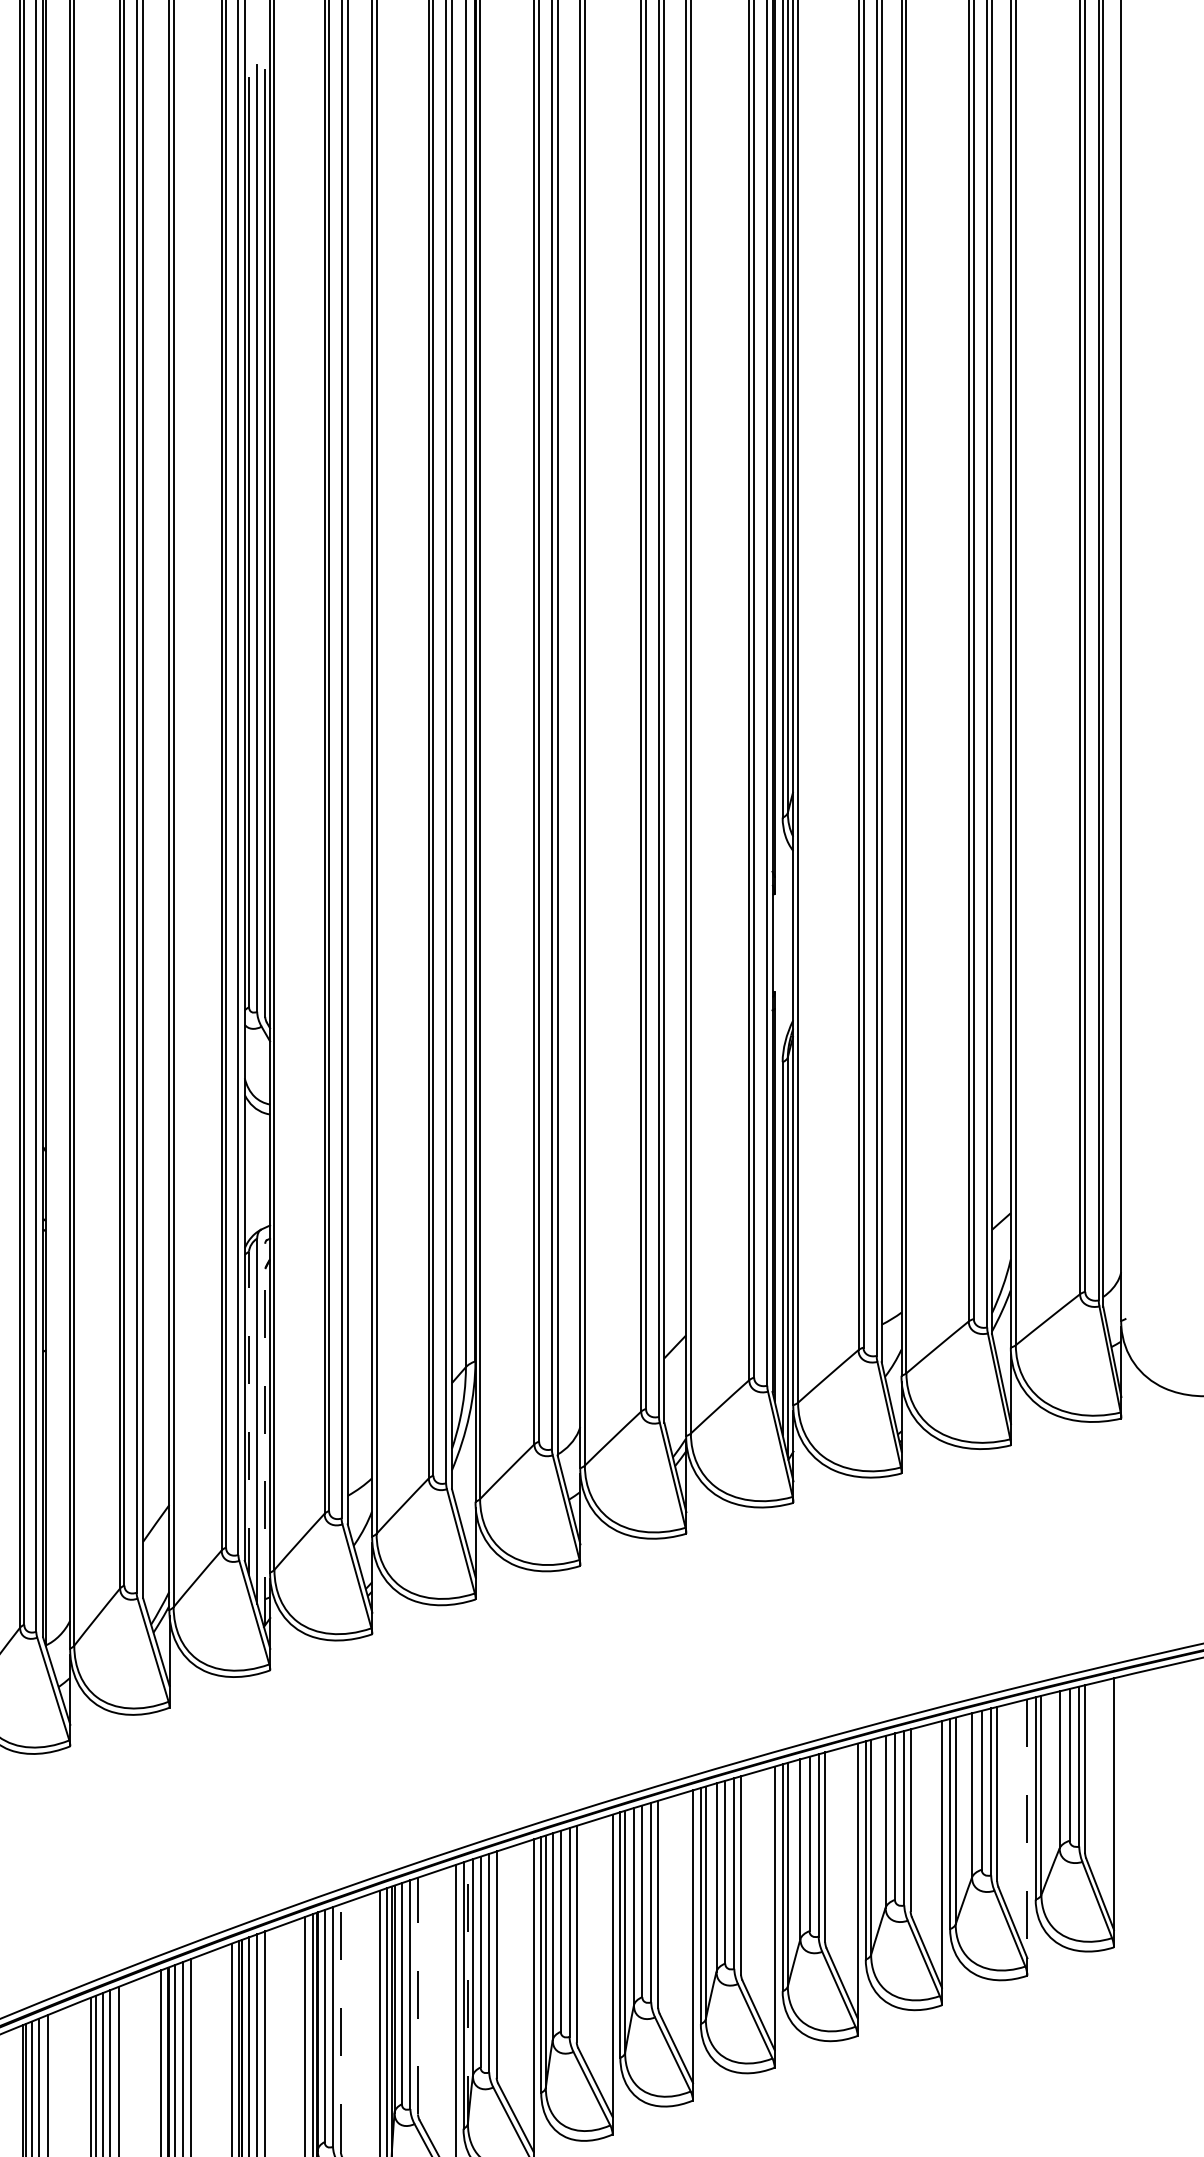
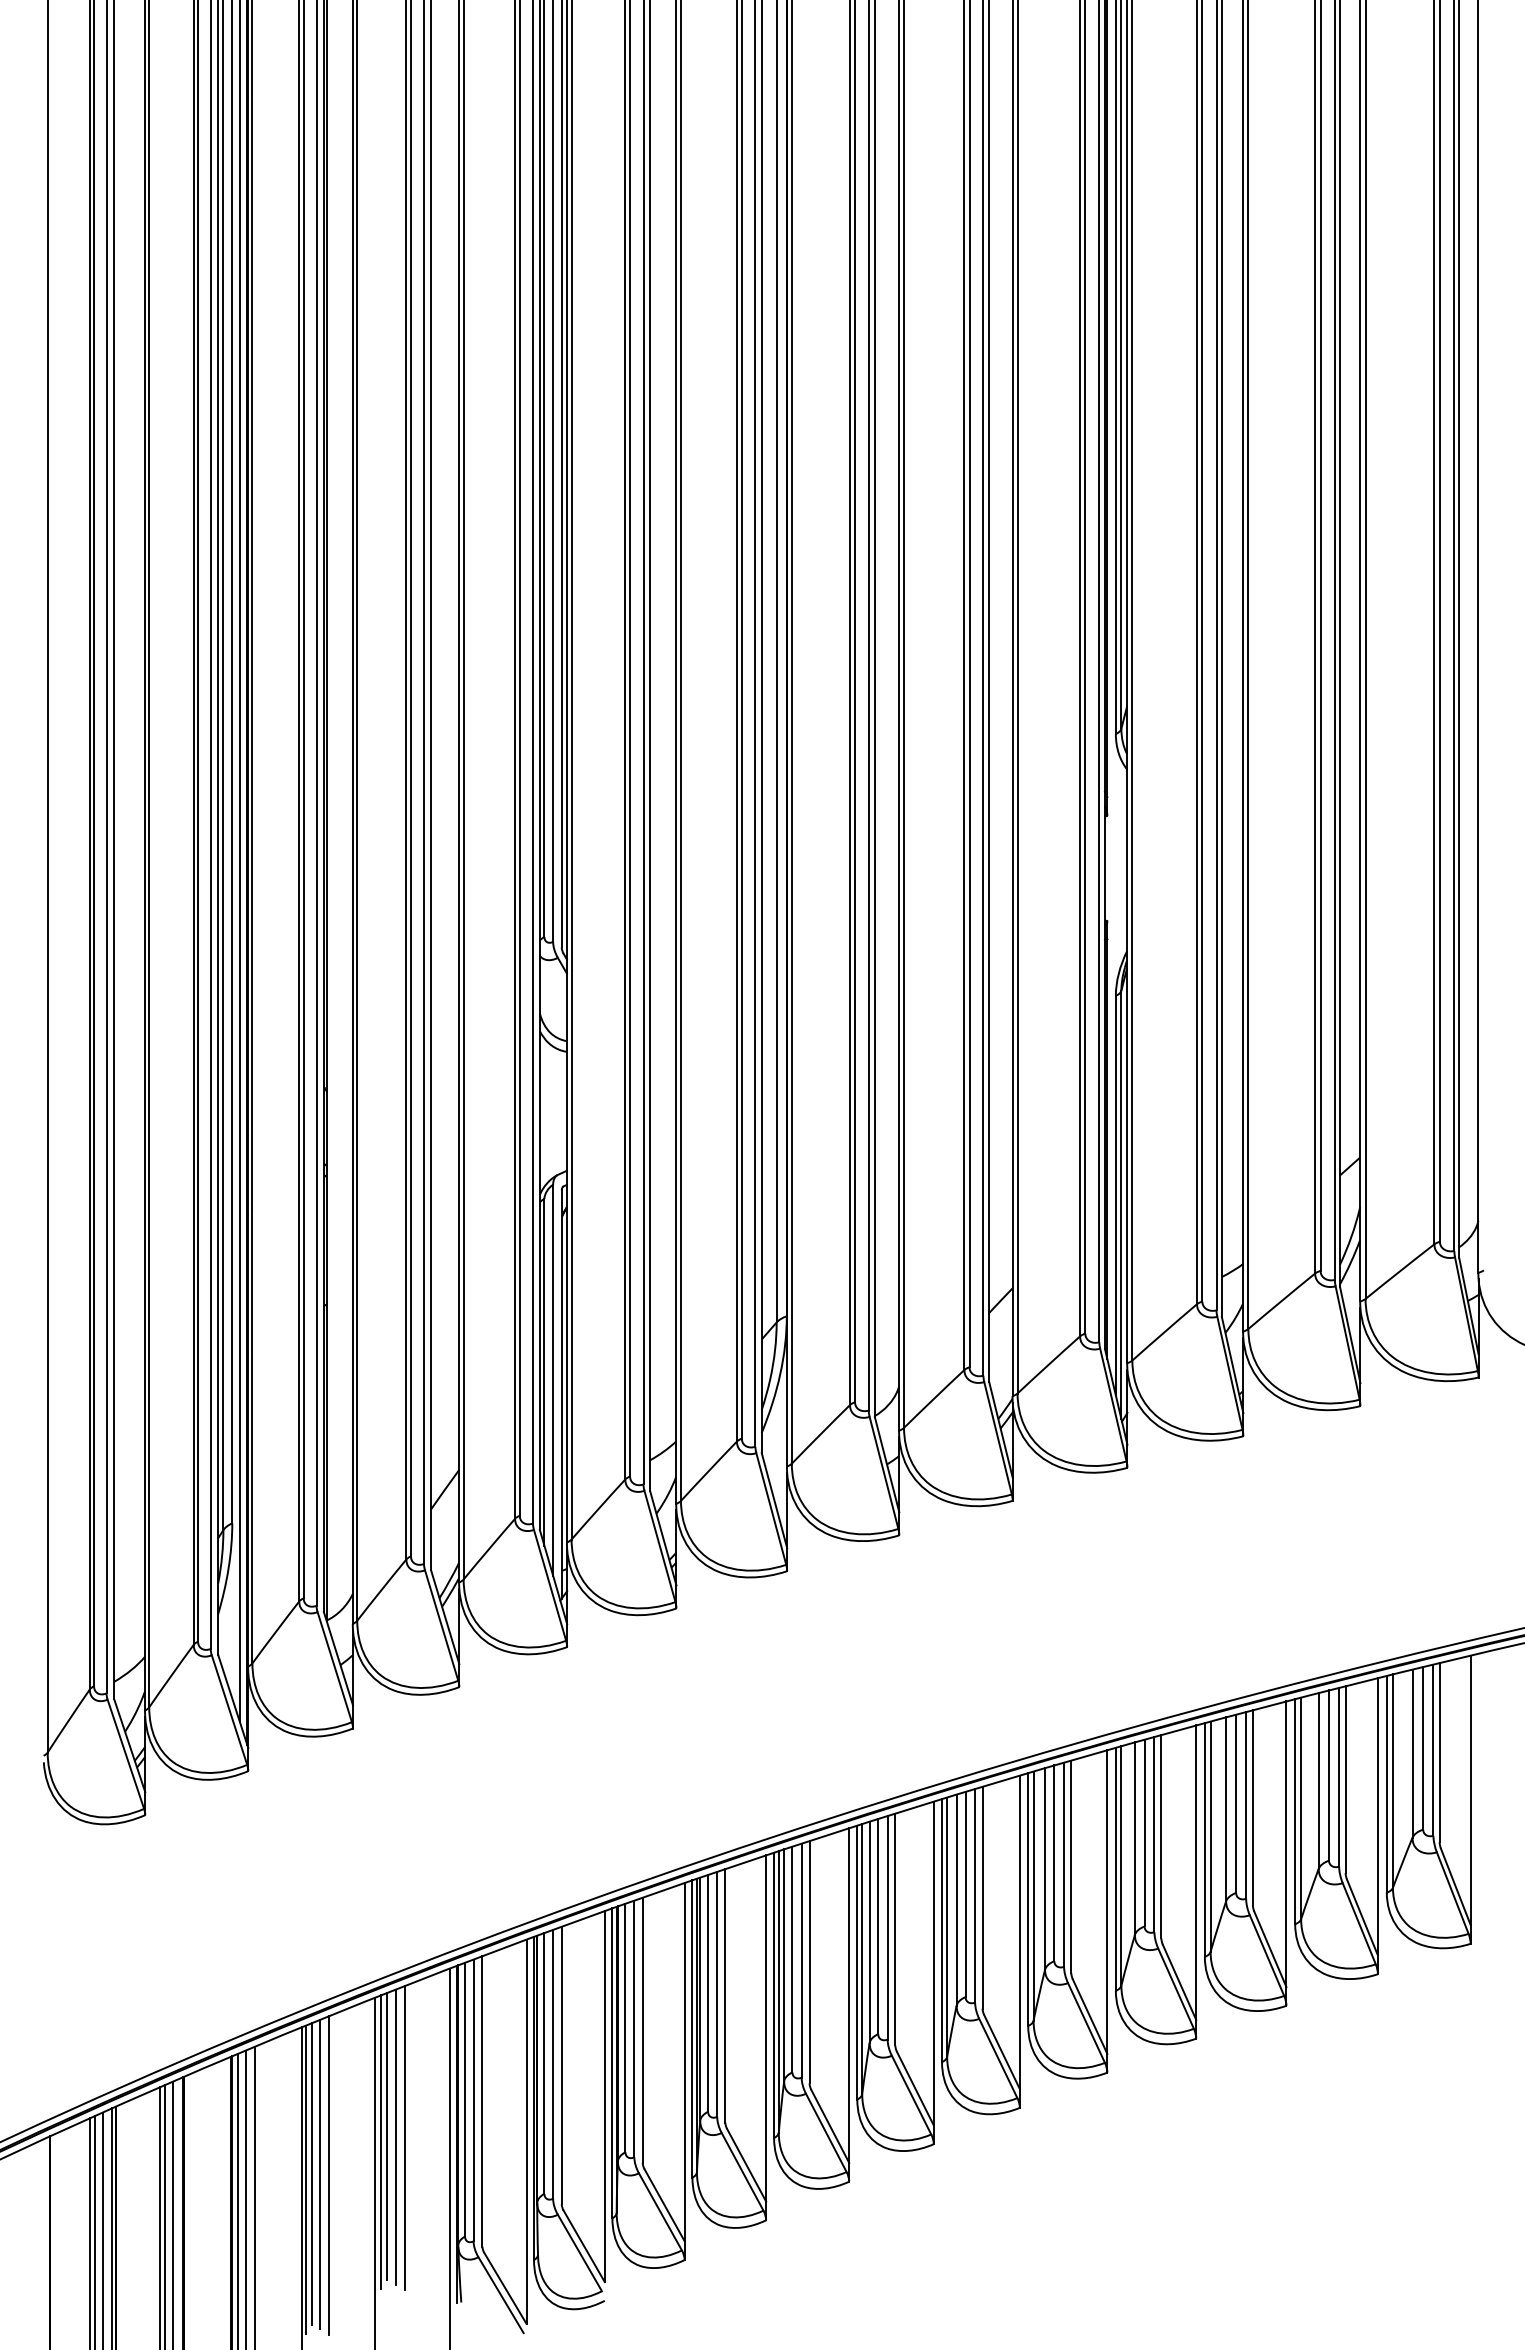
line: (249, 1412) -> (544, 1371), dashed -> solid
line: (265, 1434) -> (561, 1394), dashed -> solid
line: (1027, 1828) -> (1377, 1816), dashed -> solid
line: (467, 1991) -> (778, 1991), dashed -> solid
line: (418, 1995) -> (725, 1995), dashed -> solid
line: (340, 2028) -> (642, 2030), dashed -> solid

